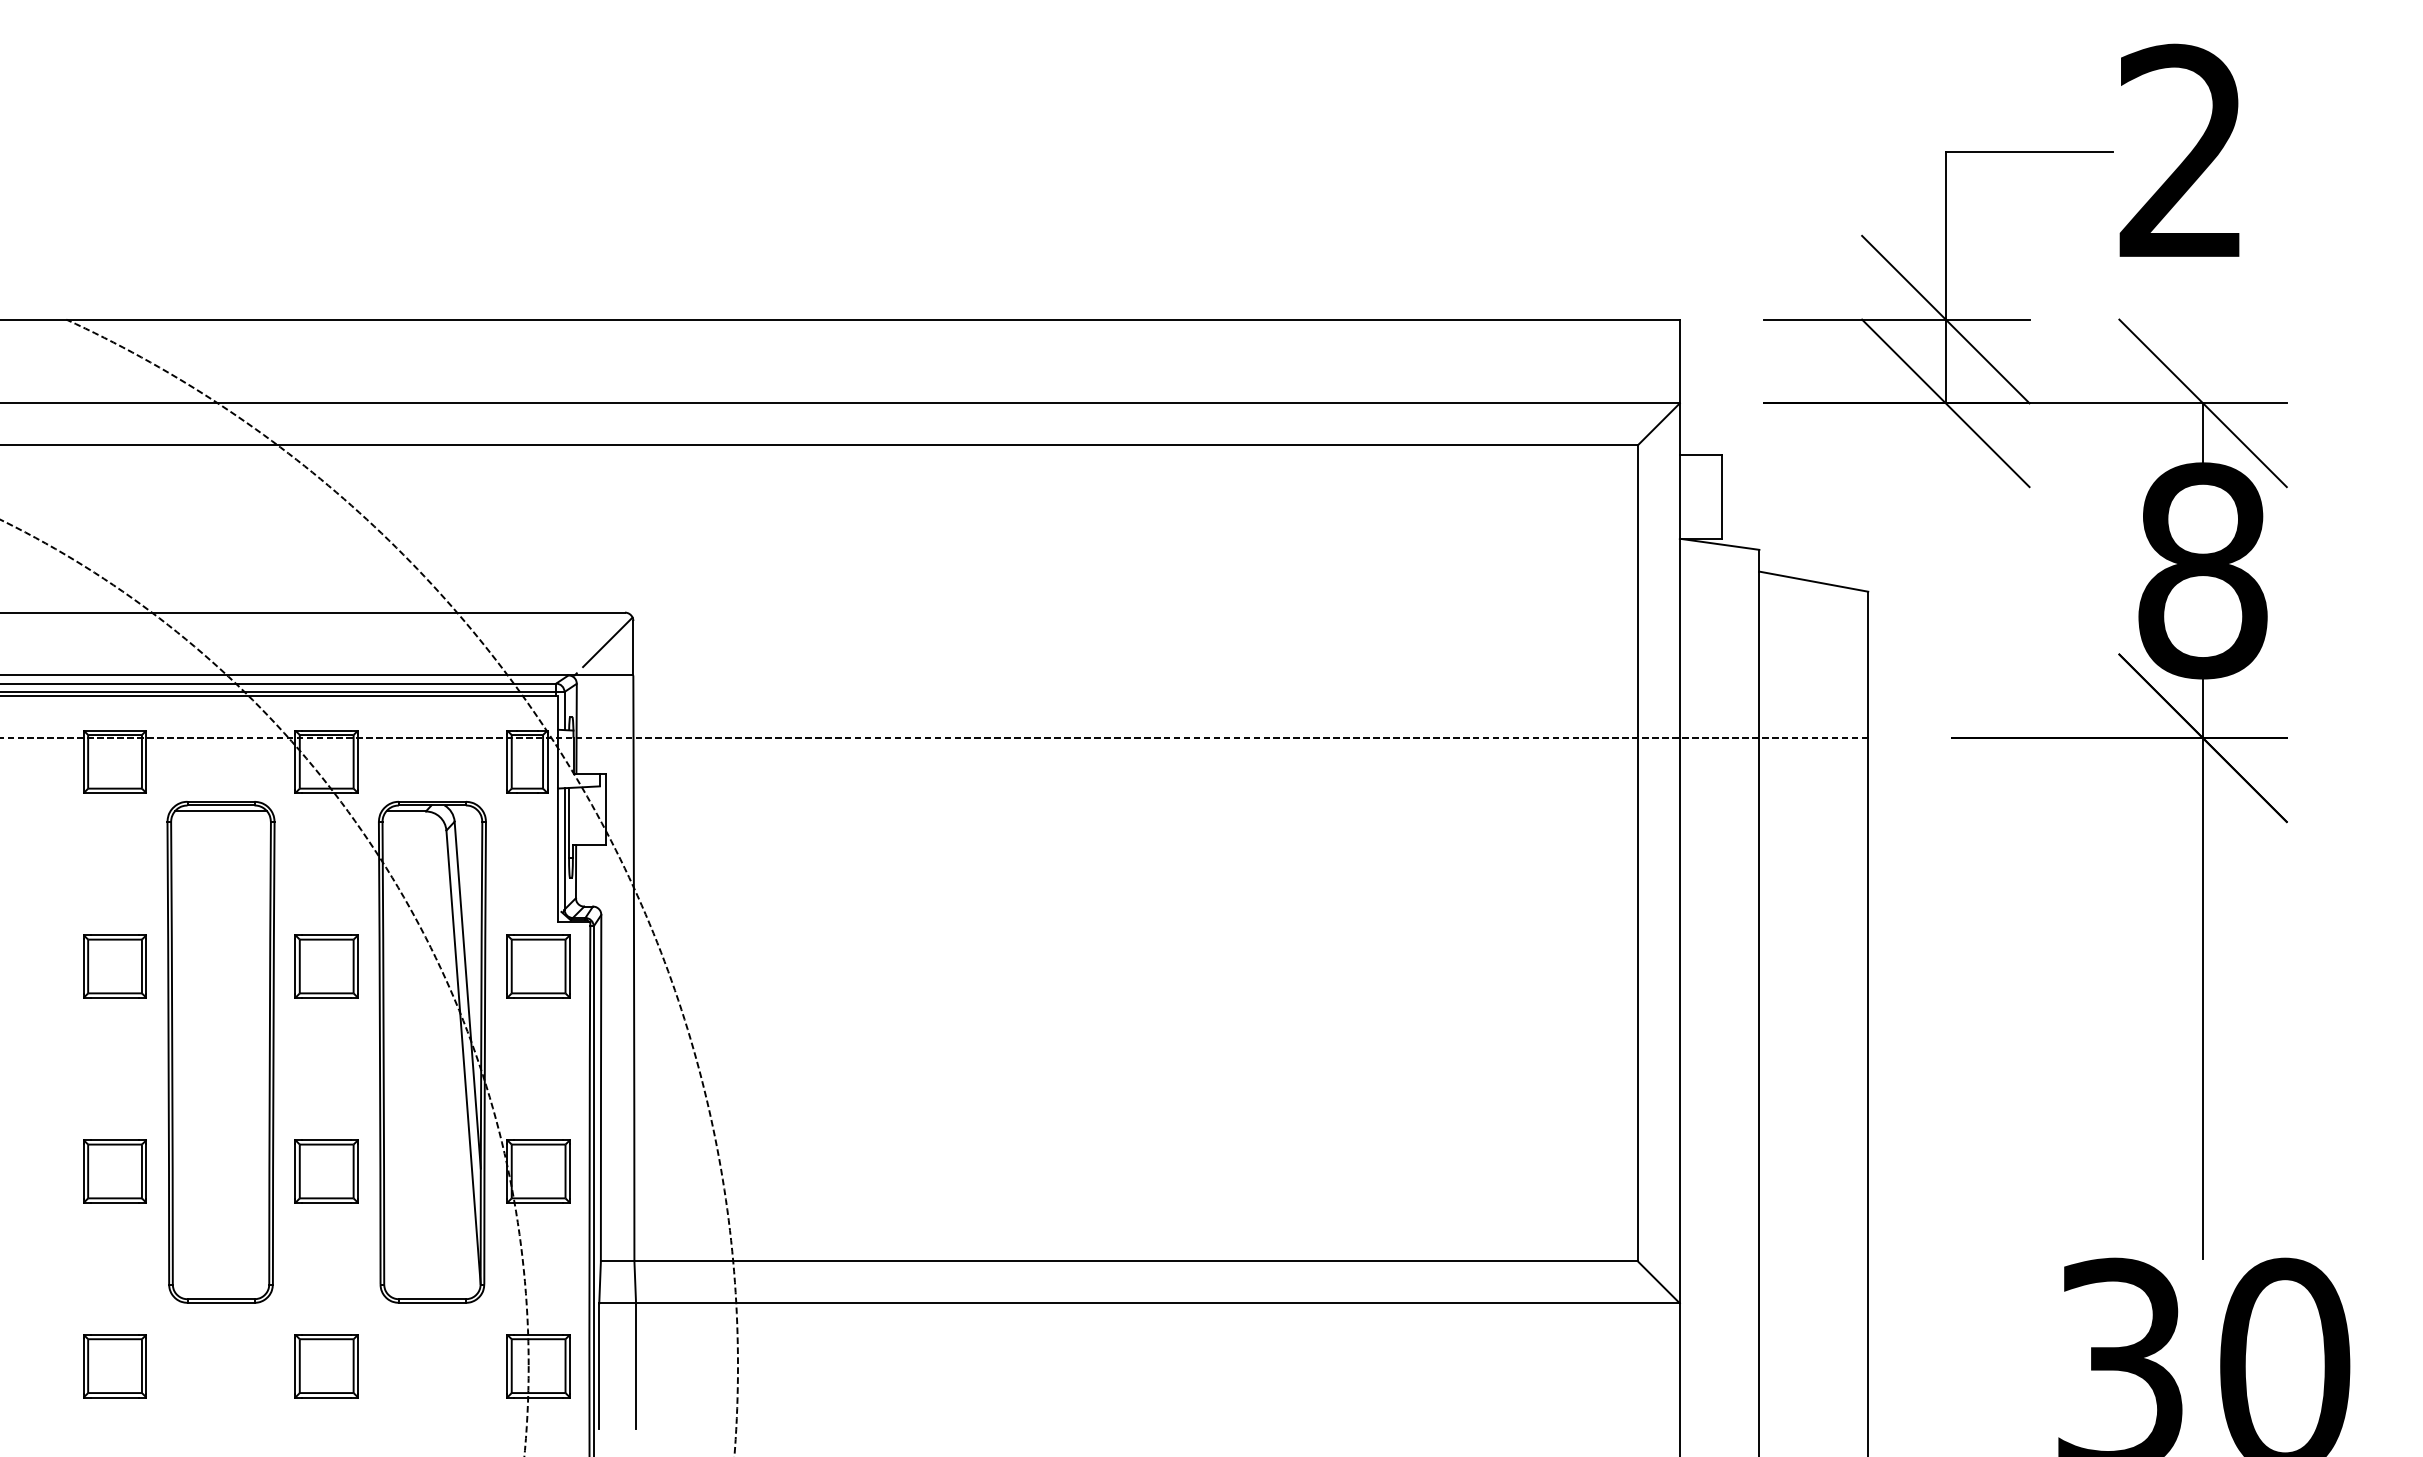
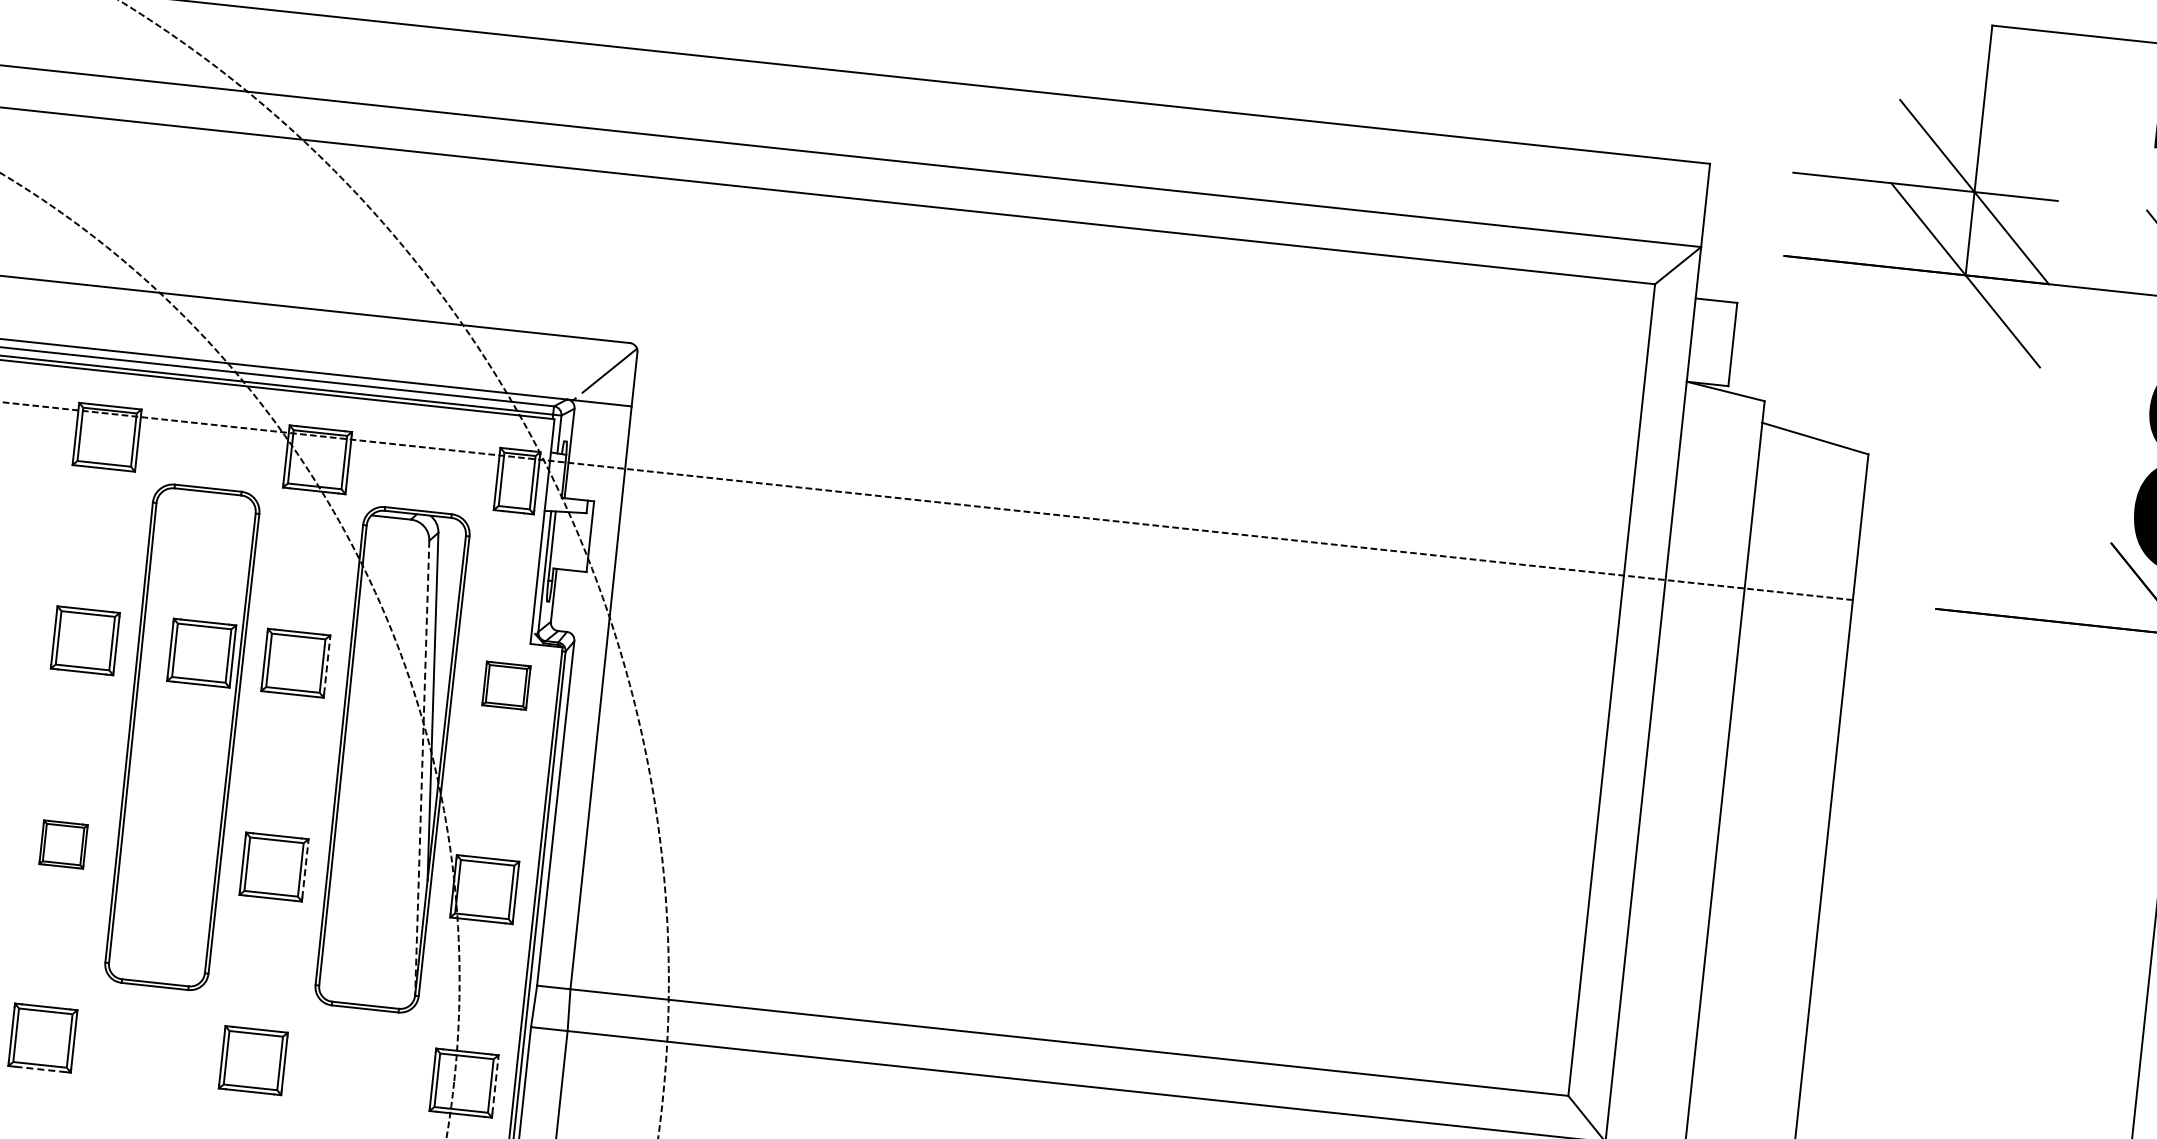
line: (221, 811) -> (207, 497), removed
part: (231, 966) -> (201, 653), added
line: (358, 966) -> (327, 666), solid -> dashed
part: (538, 966) -> (506, 685), size x0.7
line: (463, 1057) -> (422, 768), solid -> dashed
part: (114, 1171) -> (63, 844), size x0.7
line: (358, 1171) -> (305, 870), solid -> dashed
line: (570, 1366) -> (495, 1086), solid -> dashed
line: (115, 1397) -> (40, 1069), solid -> dashed

